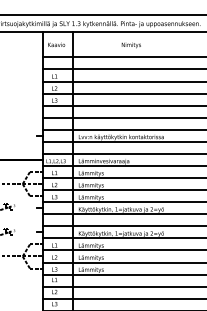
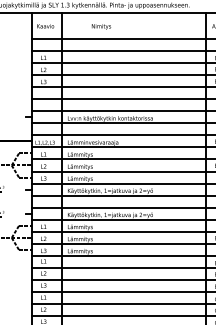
text: (131, 45) -> (101, 26), moved

